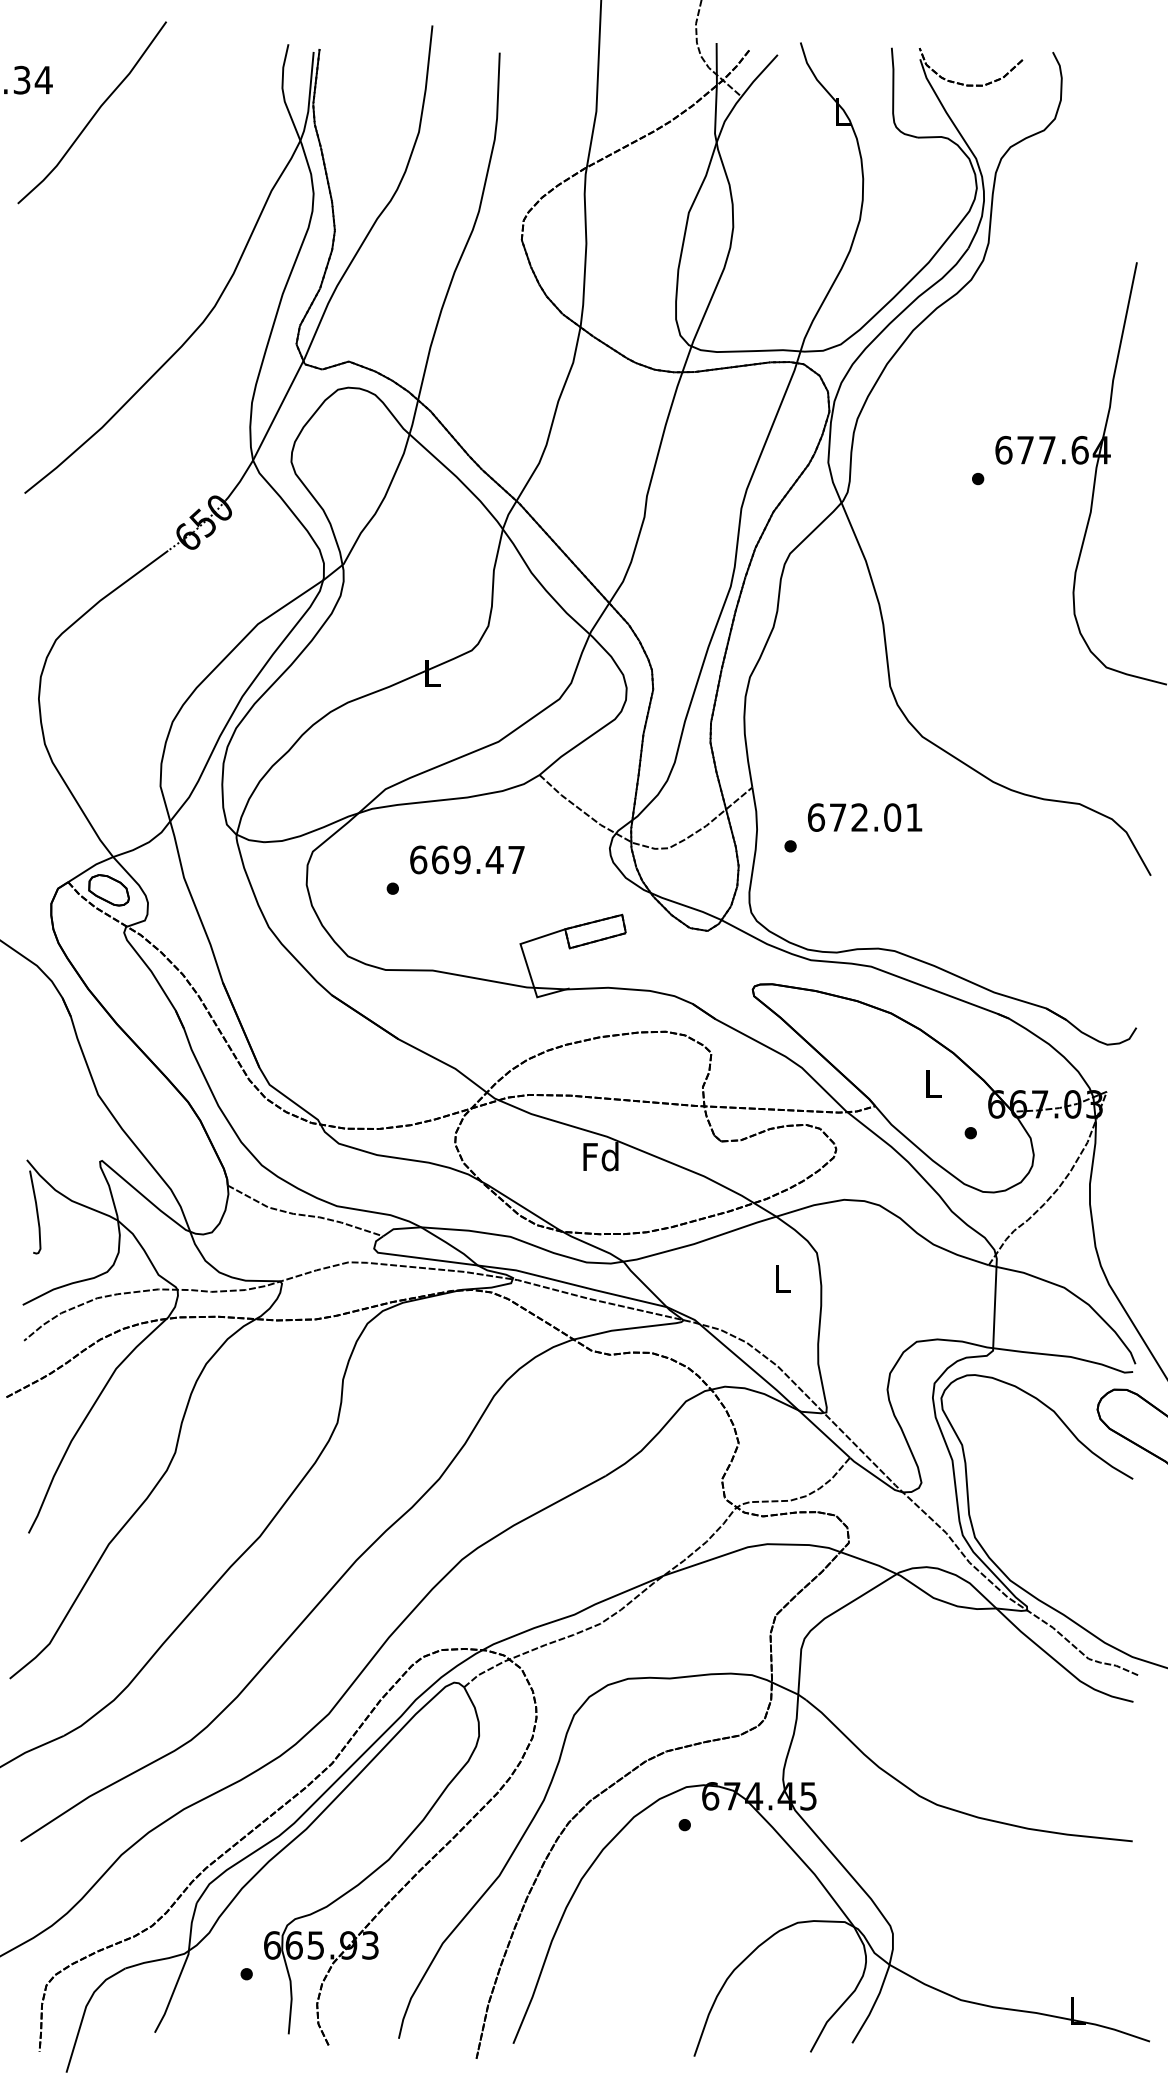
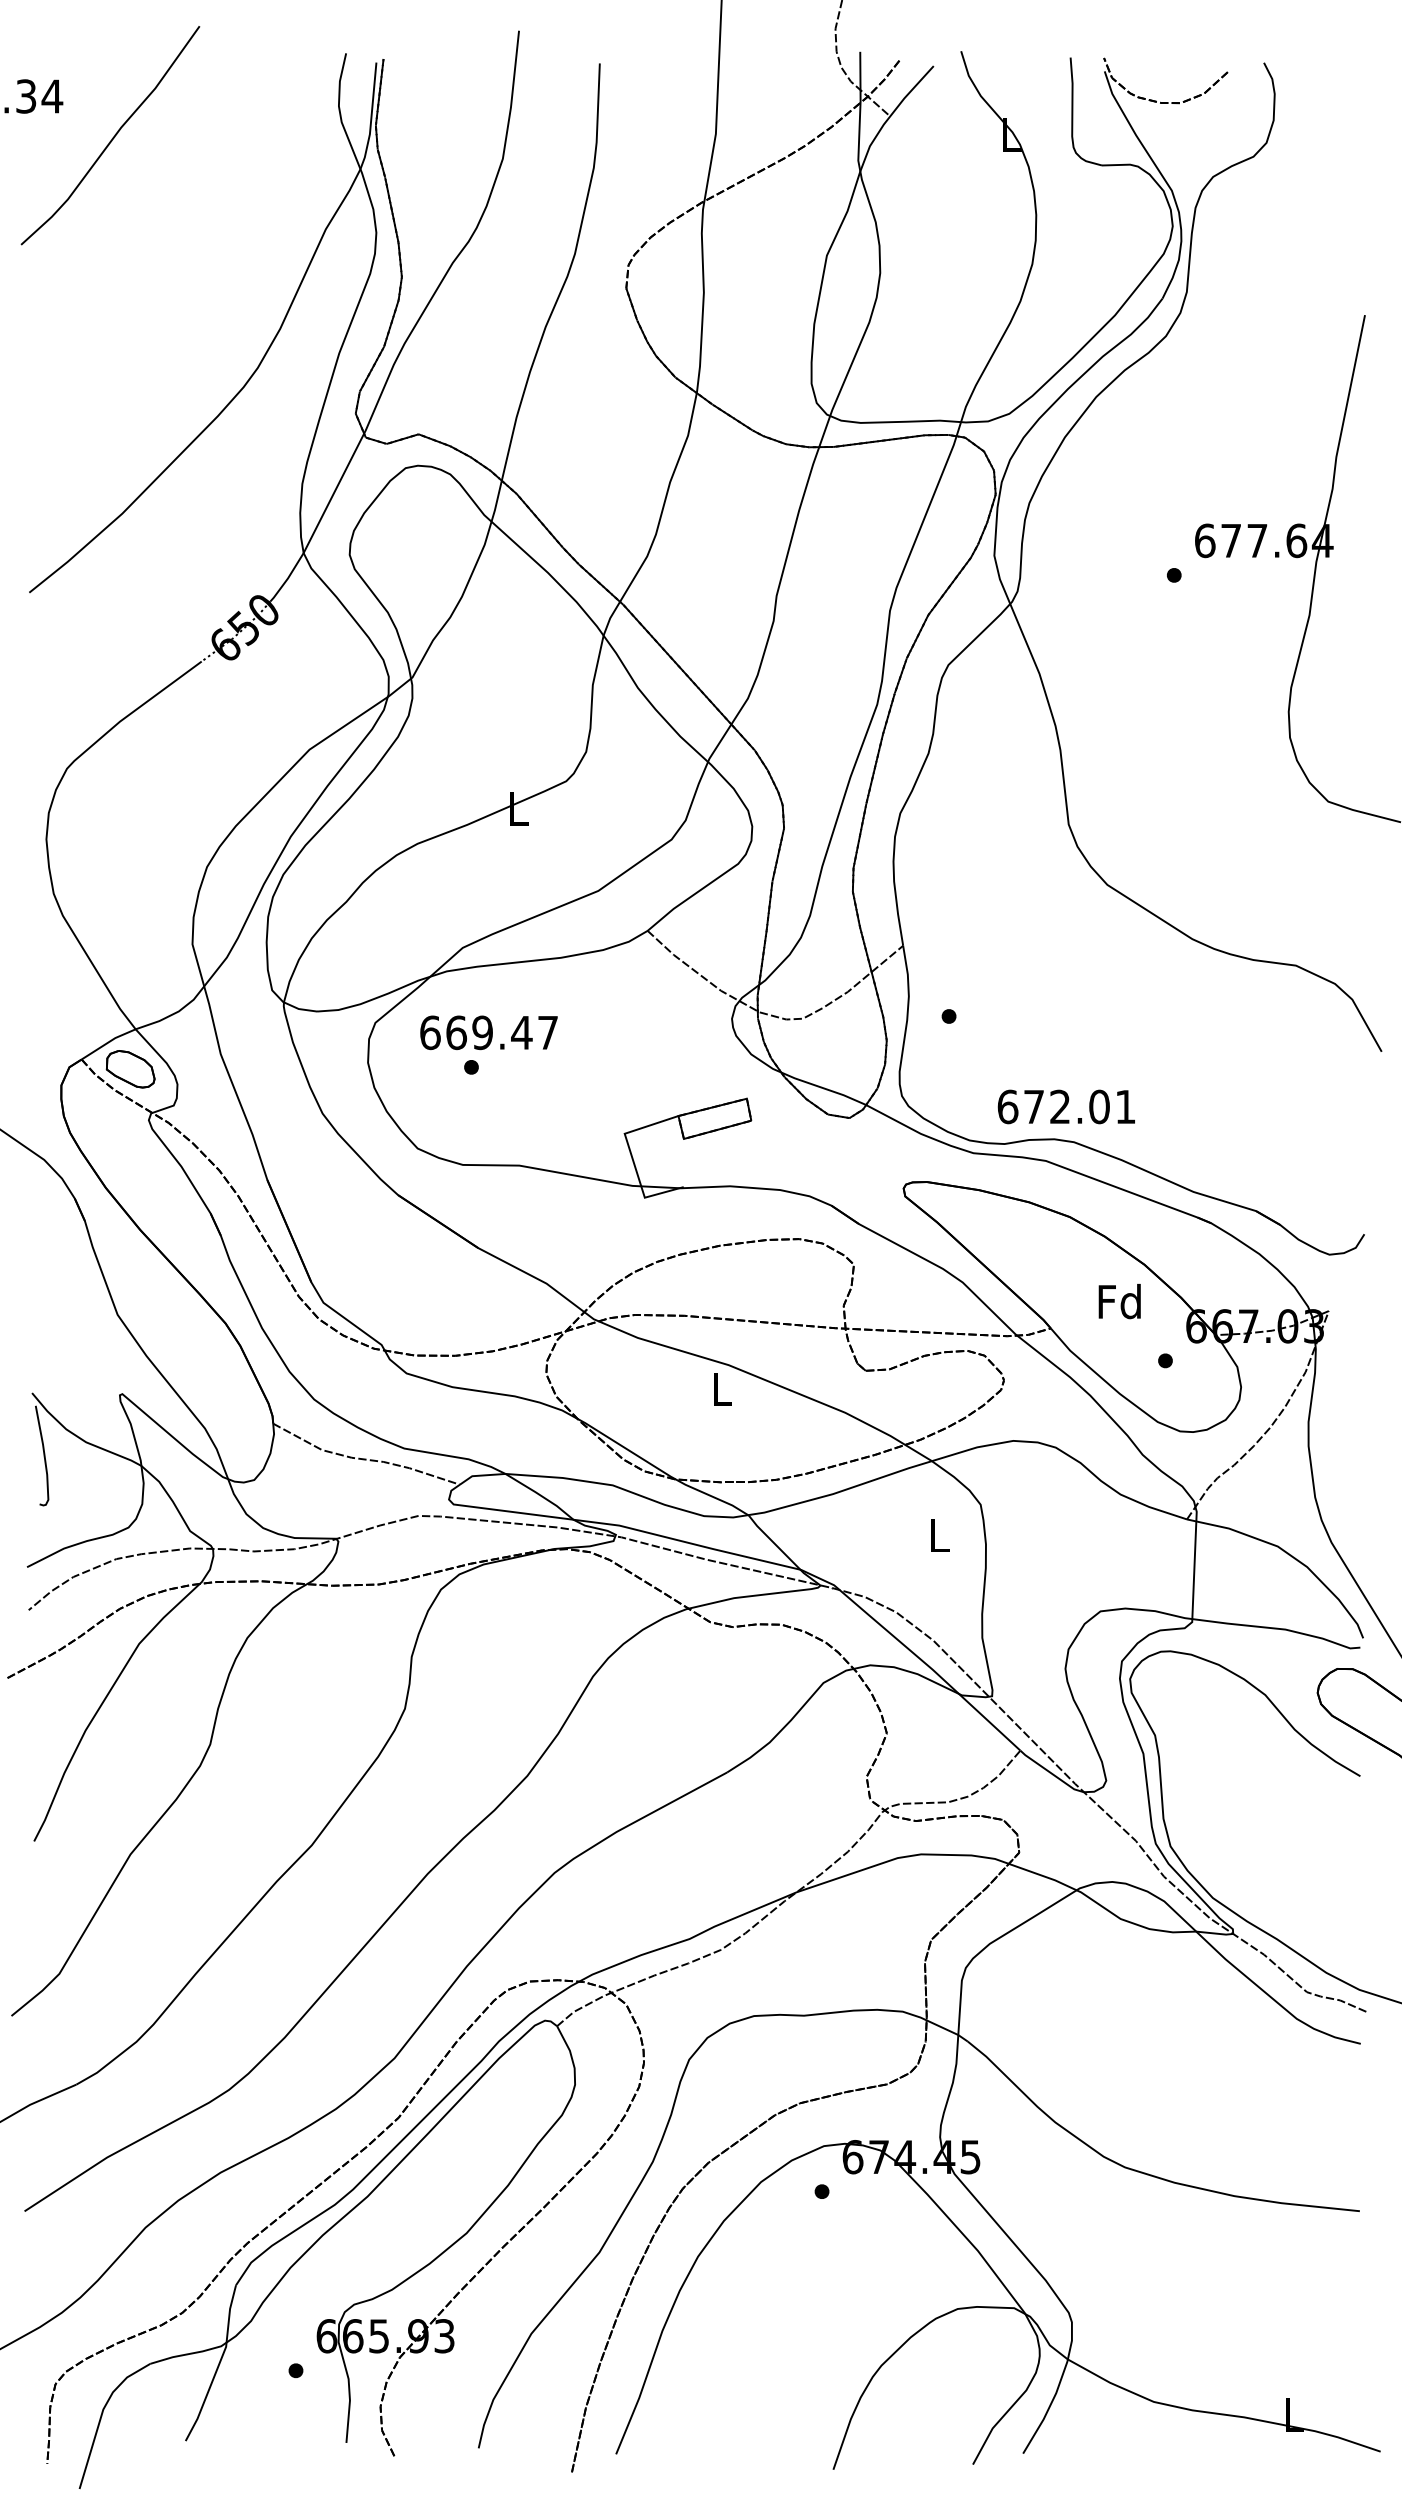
text: (864, 817) -> (1065, 1106), moved
text: (466, 859) -> (488, 1032), moved
text: (932, 1083) -> (1119, 1301), L -> Fd
text: (601, 1156) -> (721, 1388), Fd -> L

